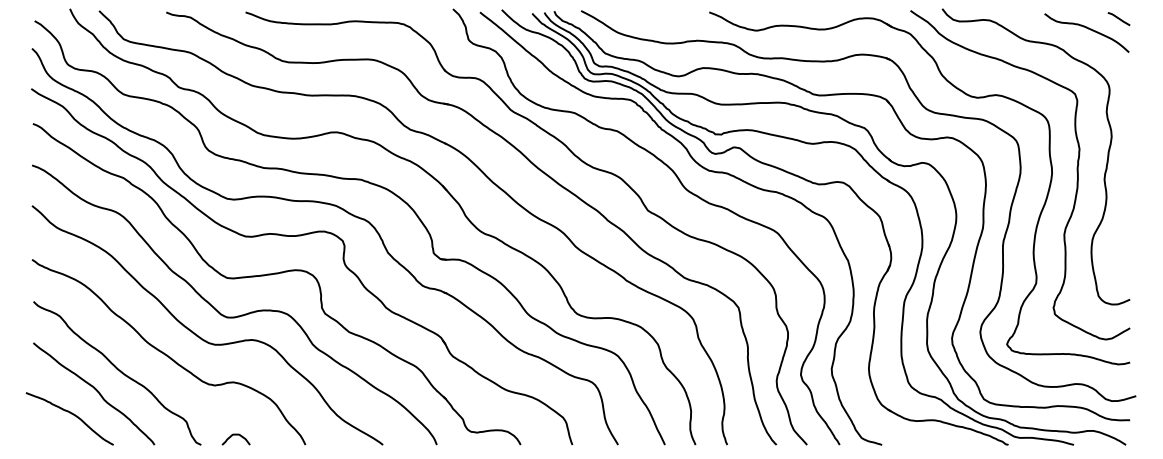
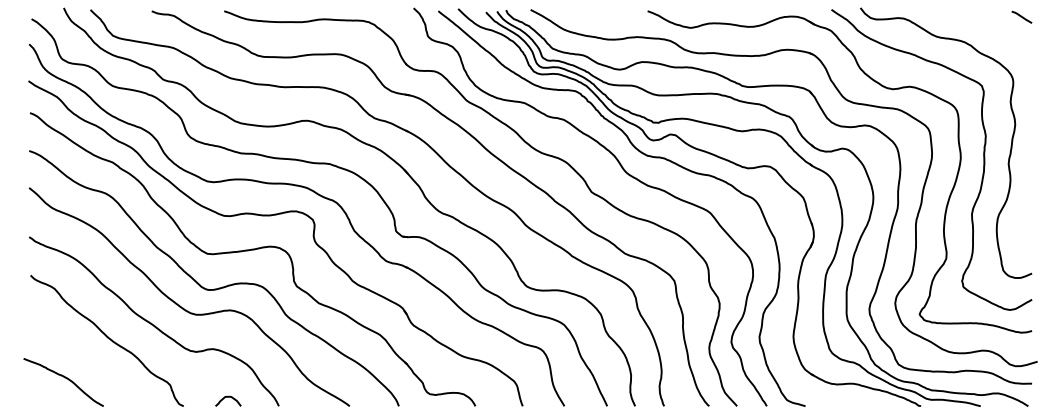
curve: (1088, 29) -> (994, 26), removed
curve: (96, 391) -> (88, 357), removed
curve: (235, 435) -> (227, 397), moved

